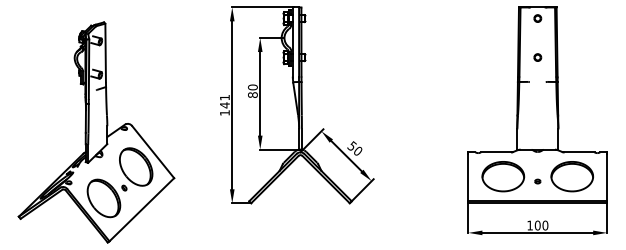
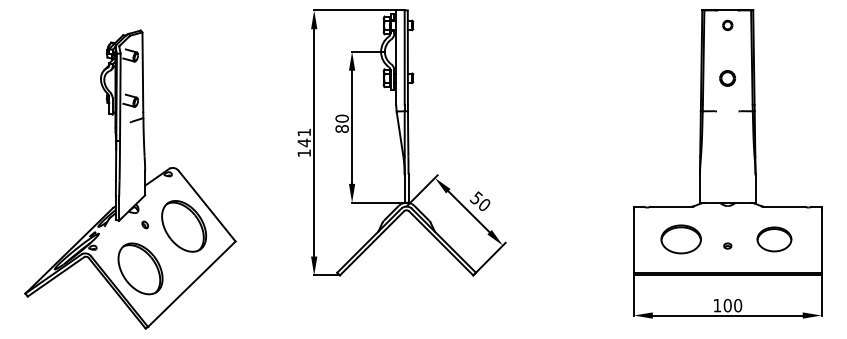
part: (537, 57) -> (727, 77), size x1.6
part: (503, 176) -> (681, 239), size x0.7
part: (572, 176) -> (774, 239), size x0.6
part: (123, 187) -> (144, 224), moved

